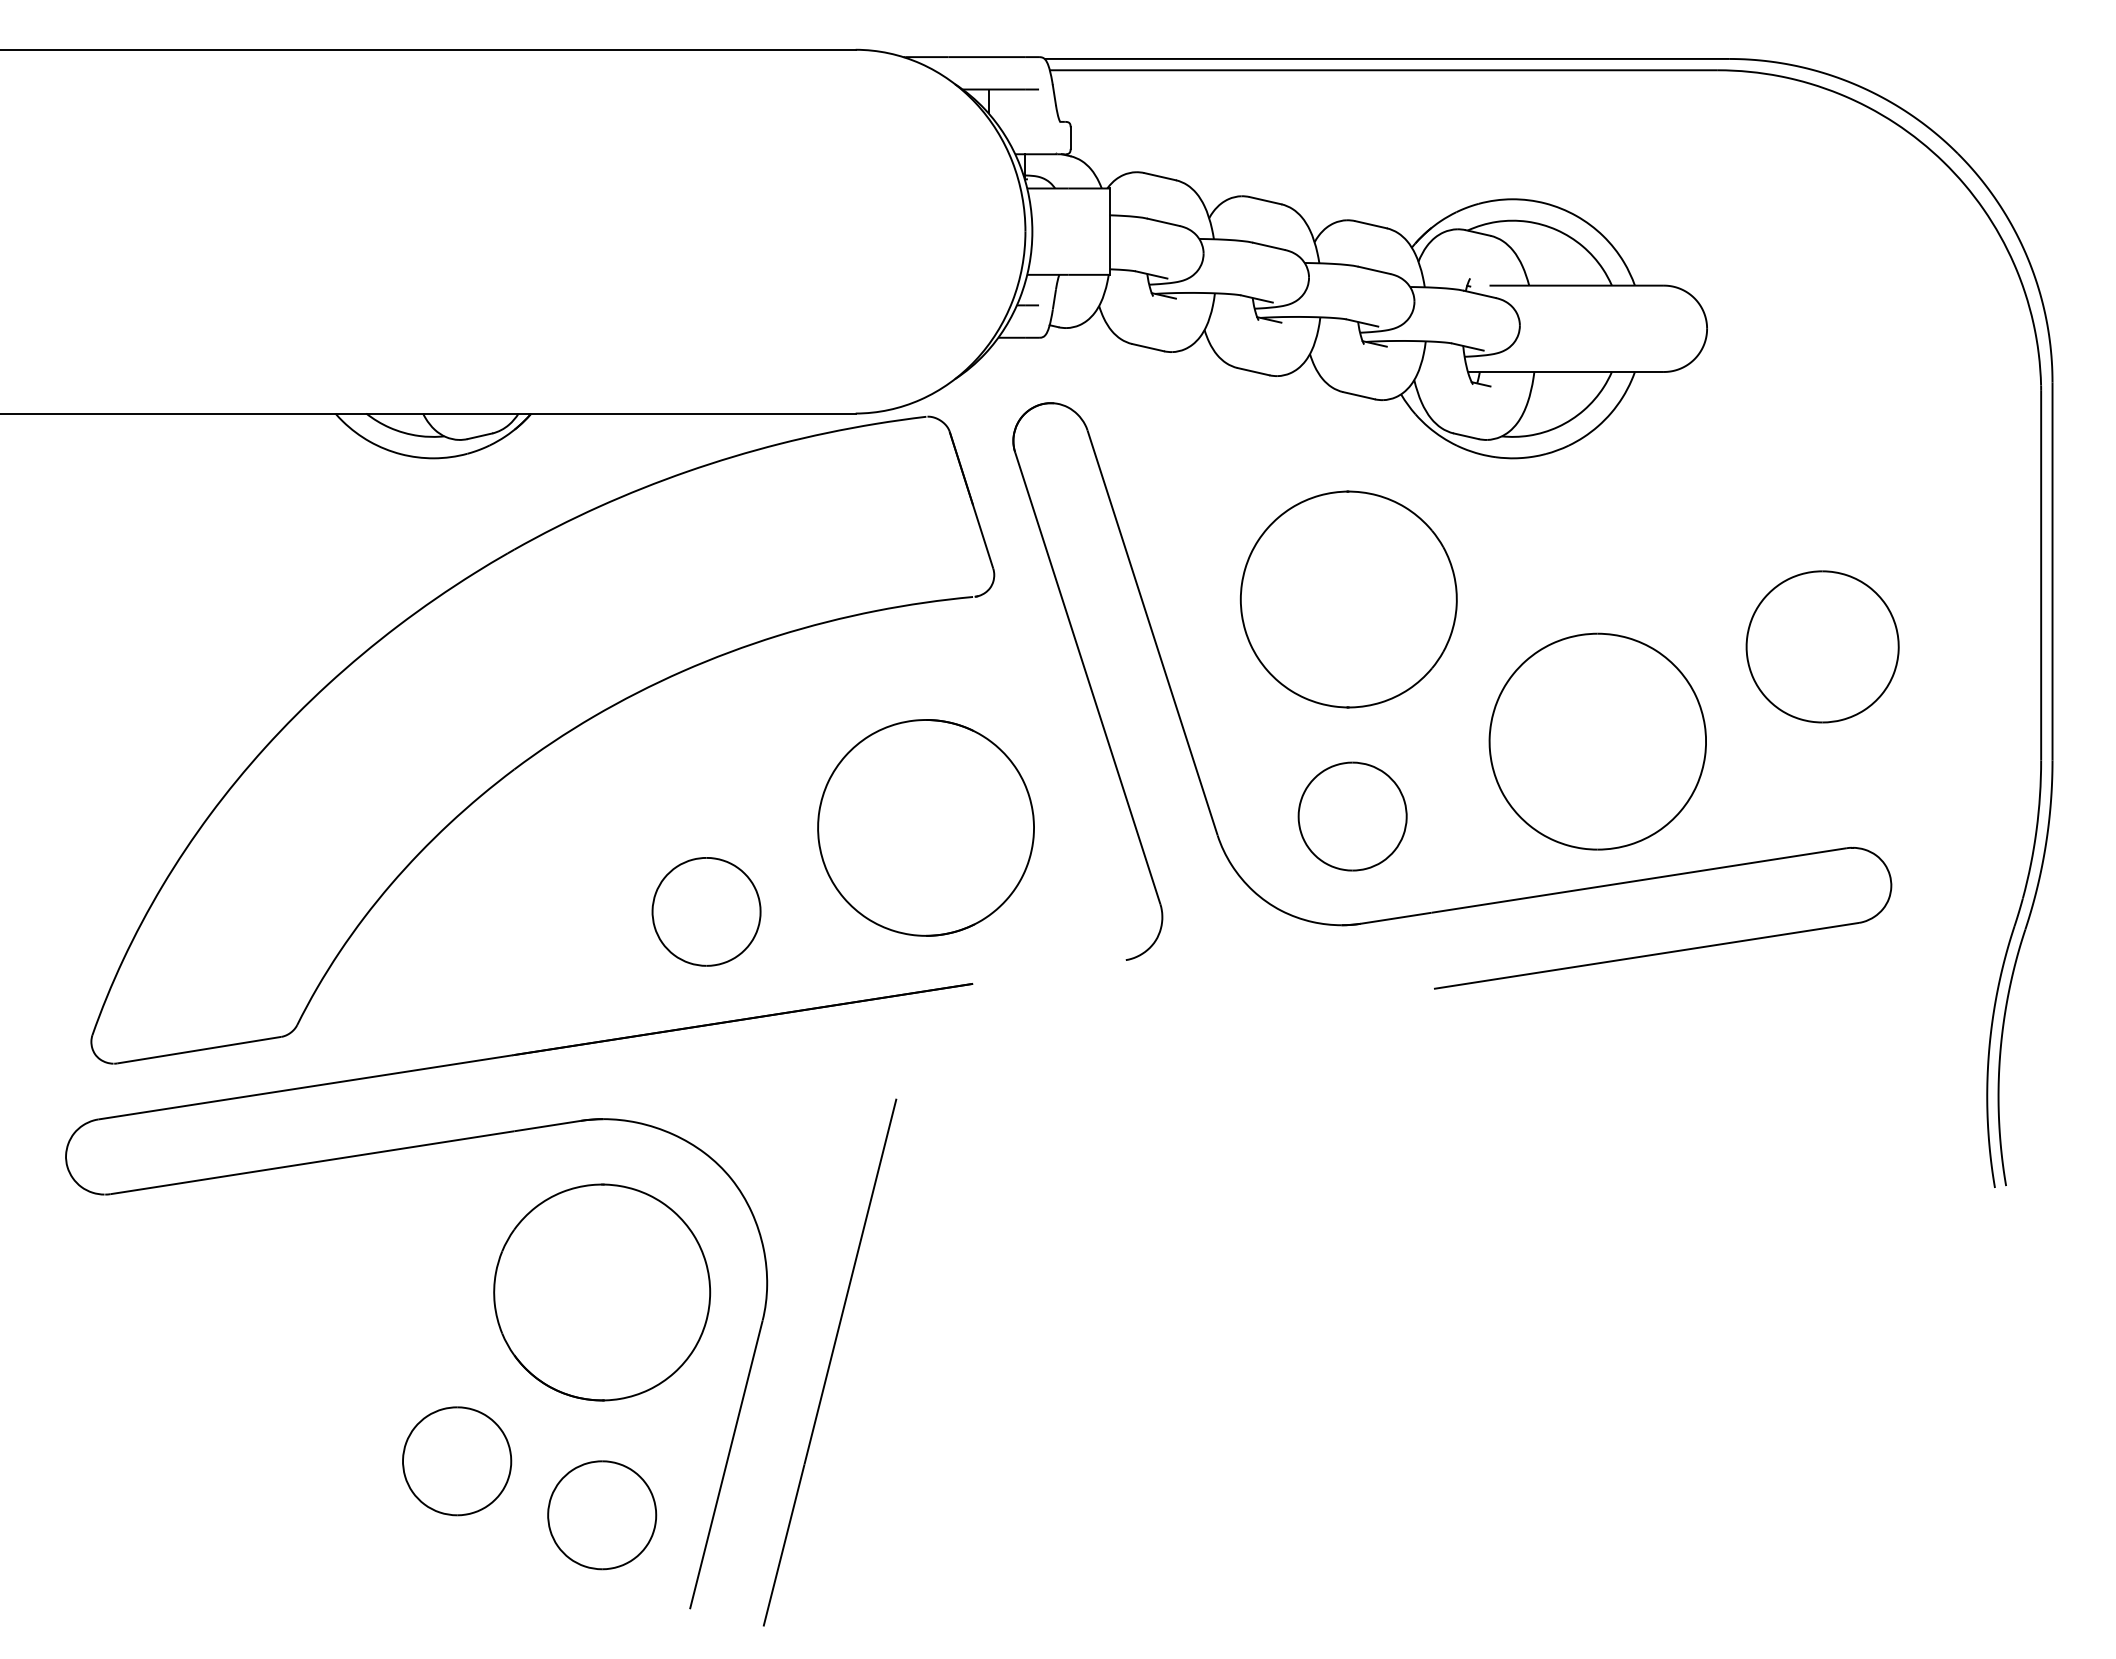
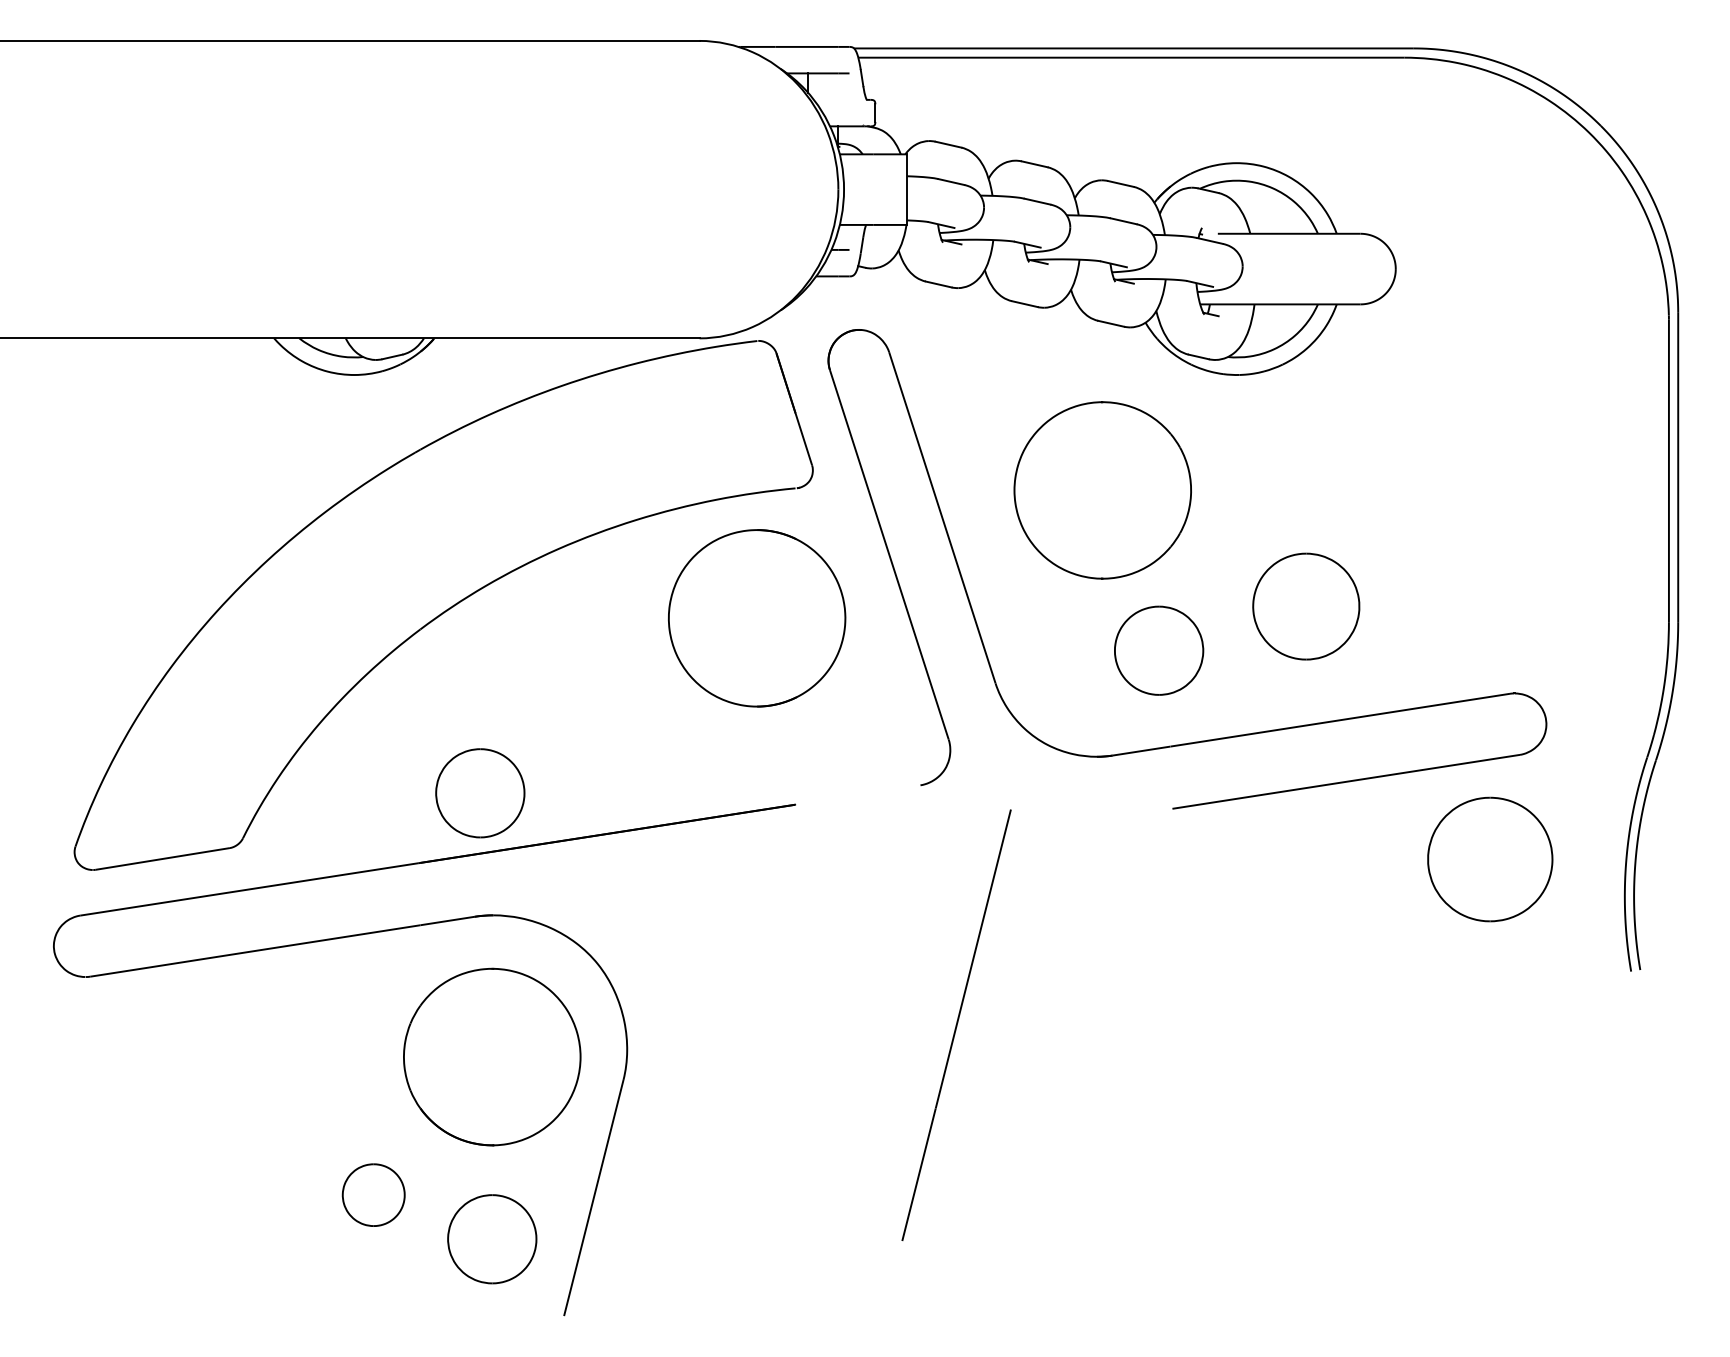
part: (1822, 646) -> (1490, 859), moved
part: (1597, 741) -> (1306, 606), size x0.6
part: (1352, 816) -> (1158, 650), moved
part: (925, 827) -> (756, 617), moved
part: (706, 911) -> (480, 792), moved
line: (829, 1362) -> (956, 1025), moved
part: (457, 1461) -> (373, 1195), size x0.7

